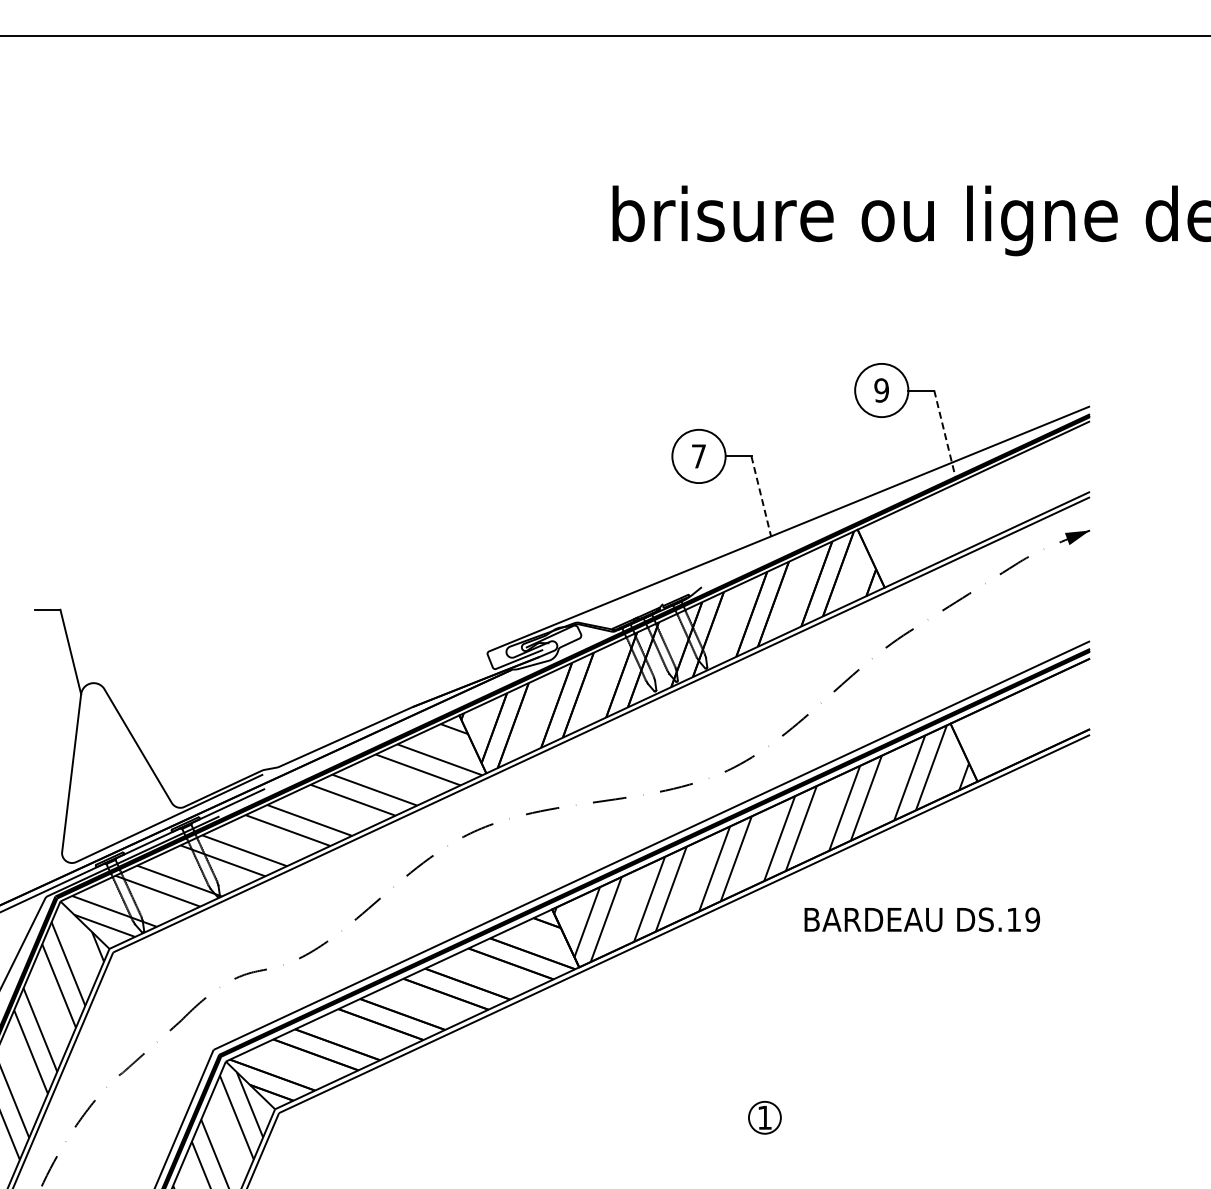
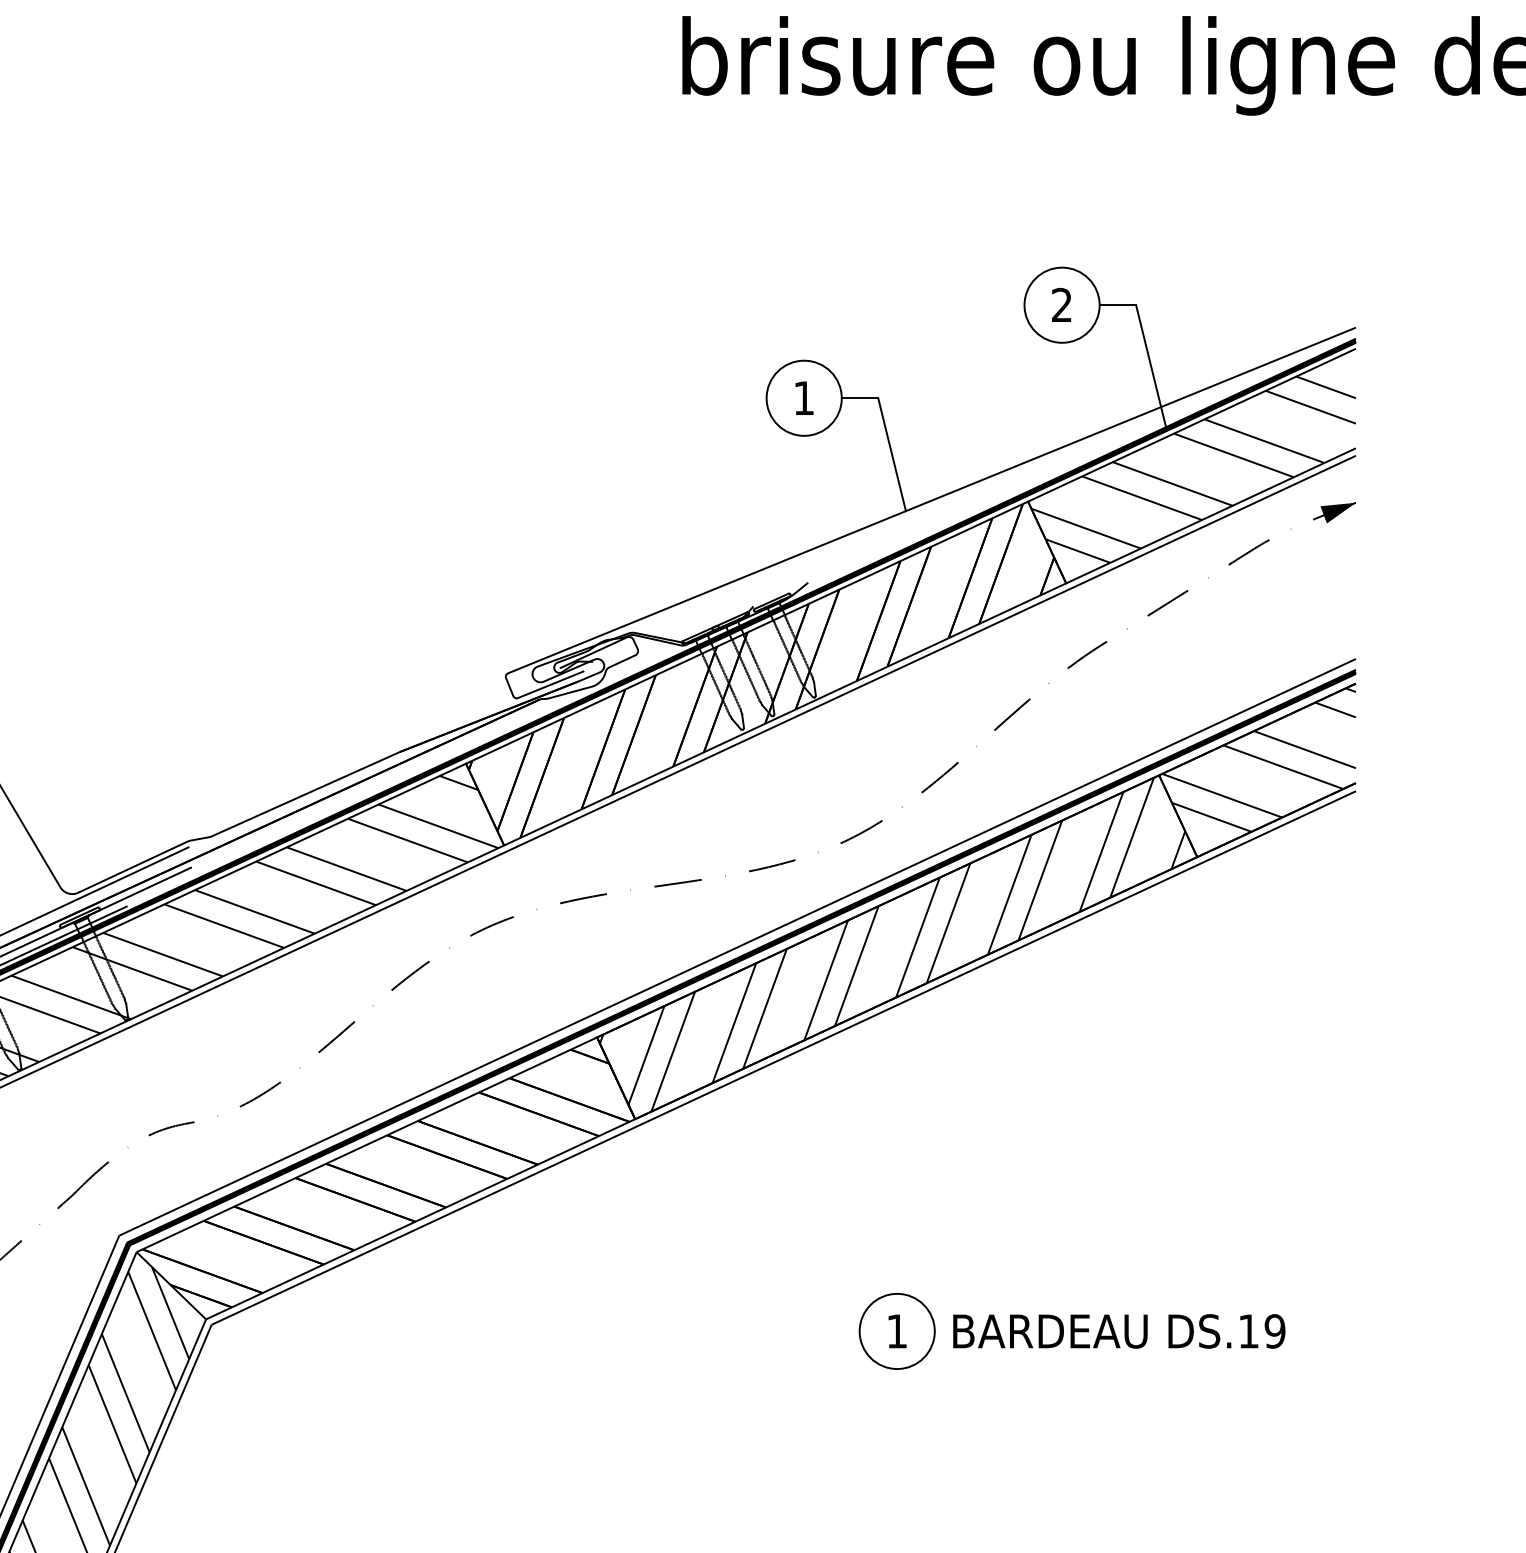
text: (881, 390) -> (1061, 305), 9 -> 2
line: (945, 435) -> (1151, 368), dashed -> solid
text: (698, 456) -> (803, 398), 7 -> 1
line: (761, 496) -> (892, 454), dashed -> solid
hatch: (975, 507) -> (1194, 470), added
hatch: (1021, 712) -> (1259, 759), added
text: (922, 919) -> (1119, 1331), moved
circle: (764, 1117) -> (896, 1331), size x1.67

